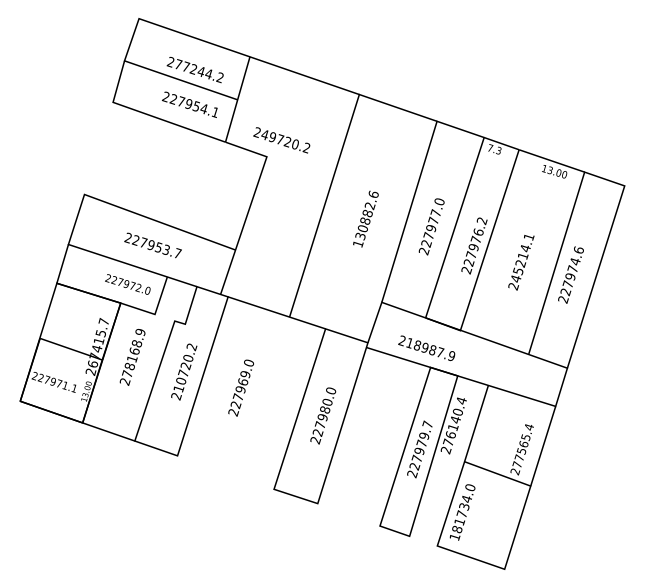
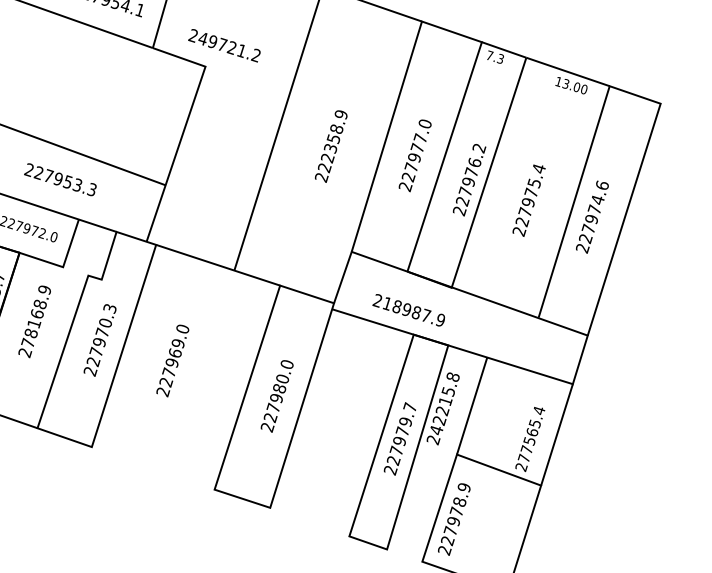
text: (294, 144) -> (240, 51), 249720.2 -> 249721.2
text: (365, 219) -> (330, 146), 130882.6 -> 222358.9
text: (177, 253) -> (91, 189), 227953.7 -> 227953.3
text: (522, 258) -> (530, 196), 245214.1 -> 227975.4
text: (185, 367) -> (101, 334), 210720.2 -> 227970.3
text: (454, 421) -> (444, 403), 276140.4 -> 242215.8
text: (462, 513) -> (454, 520), 181734.0 -> 227978.9

